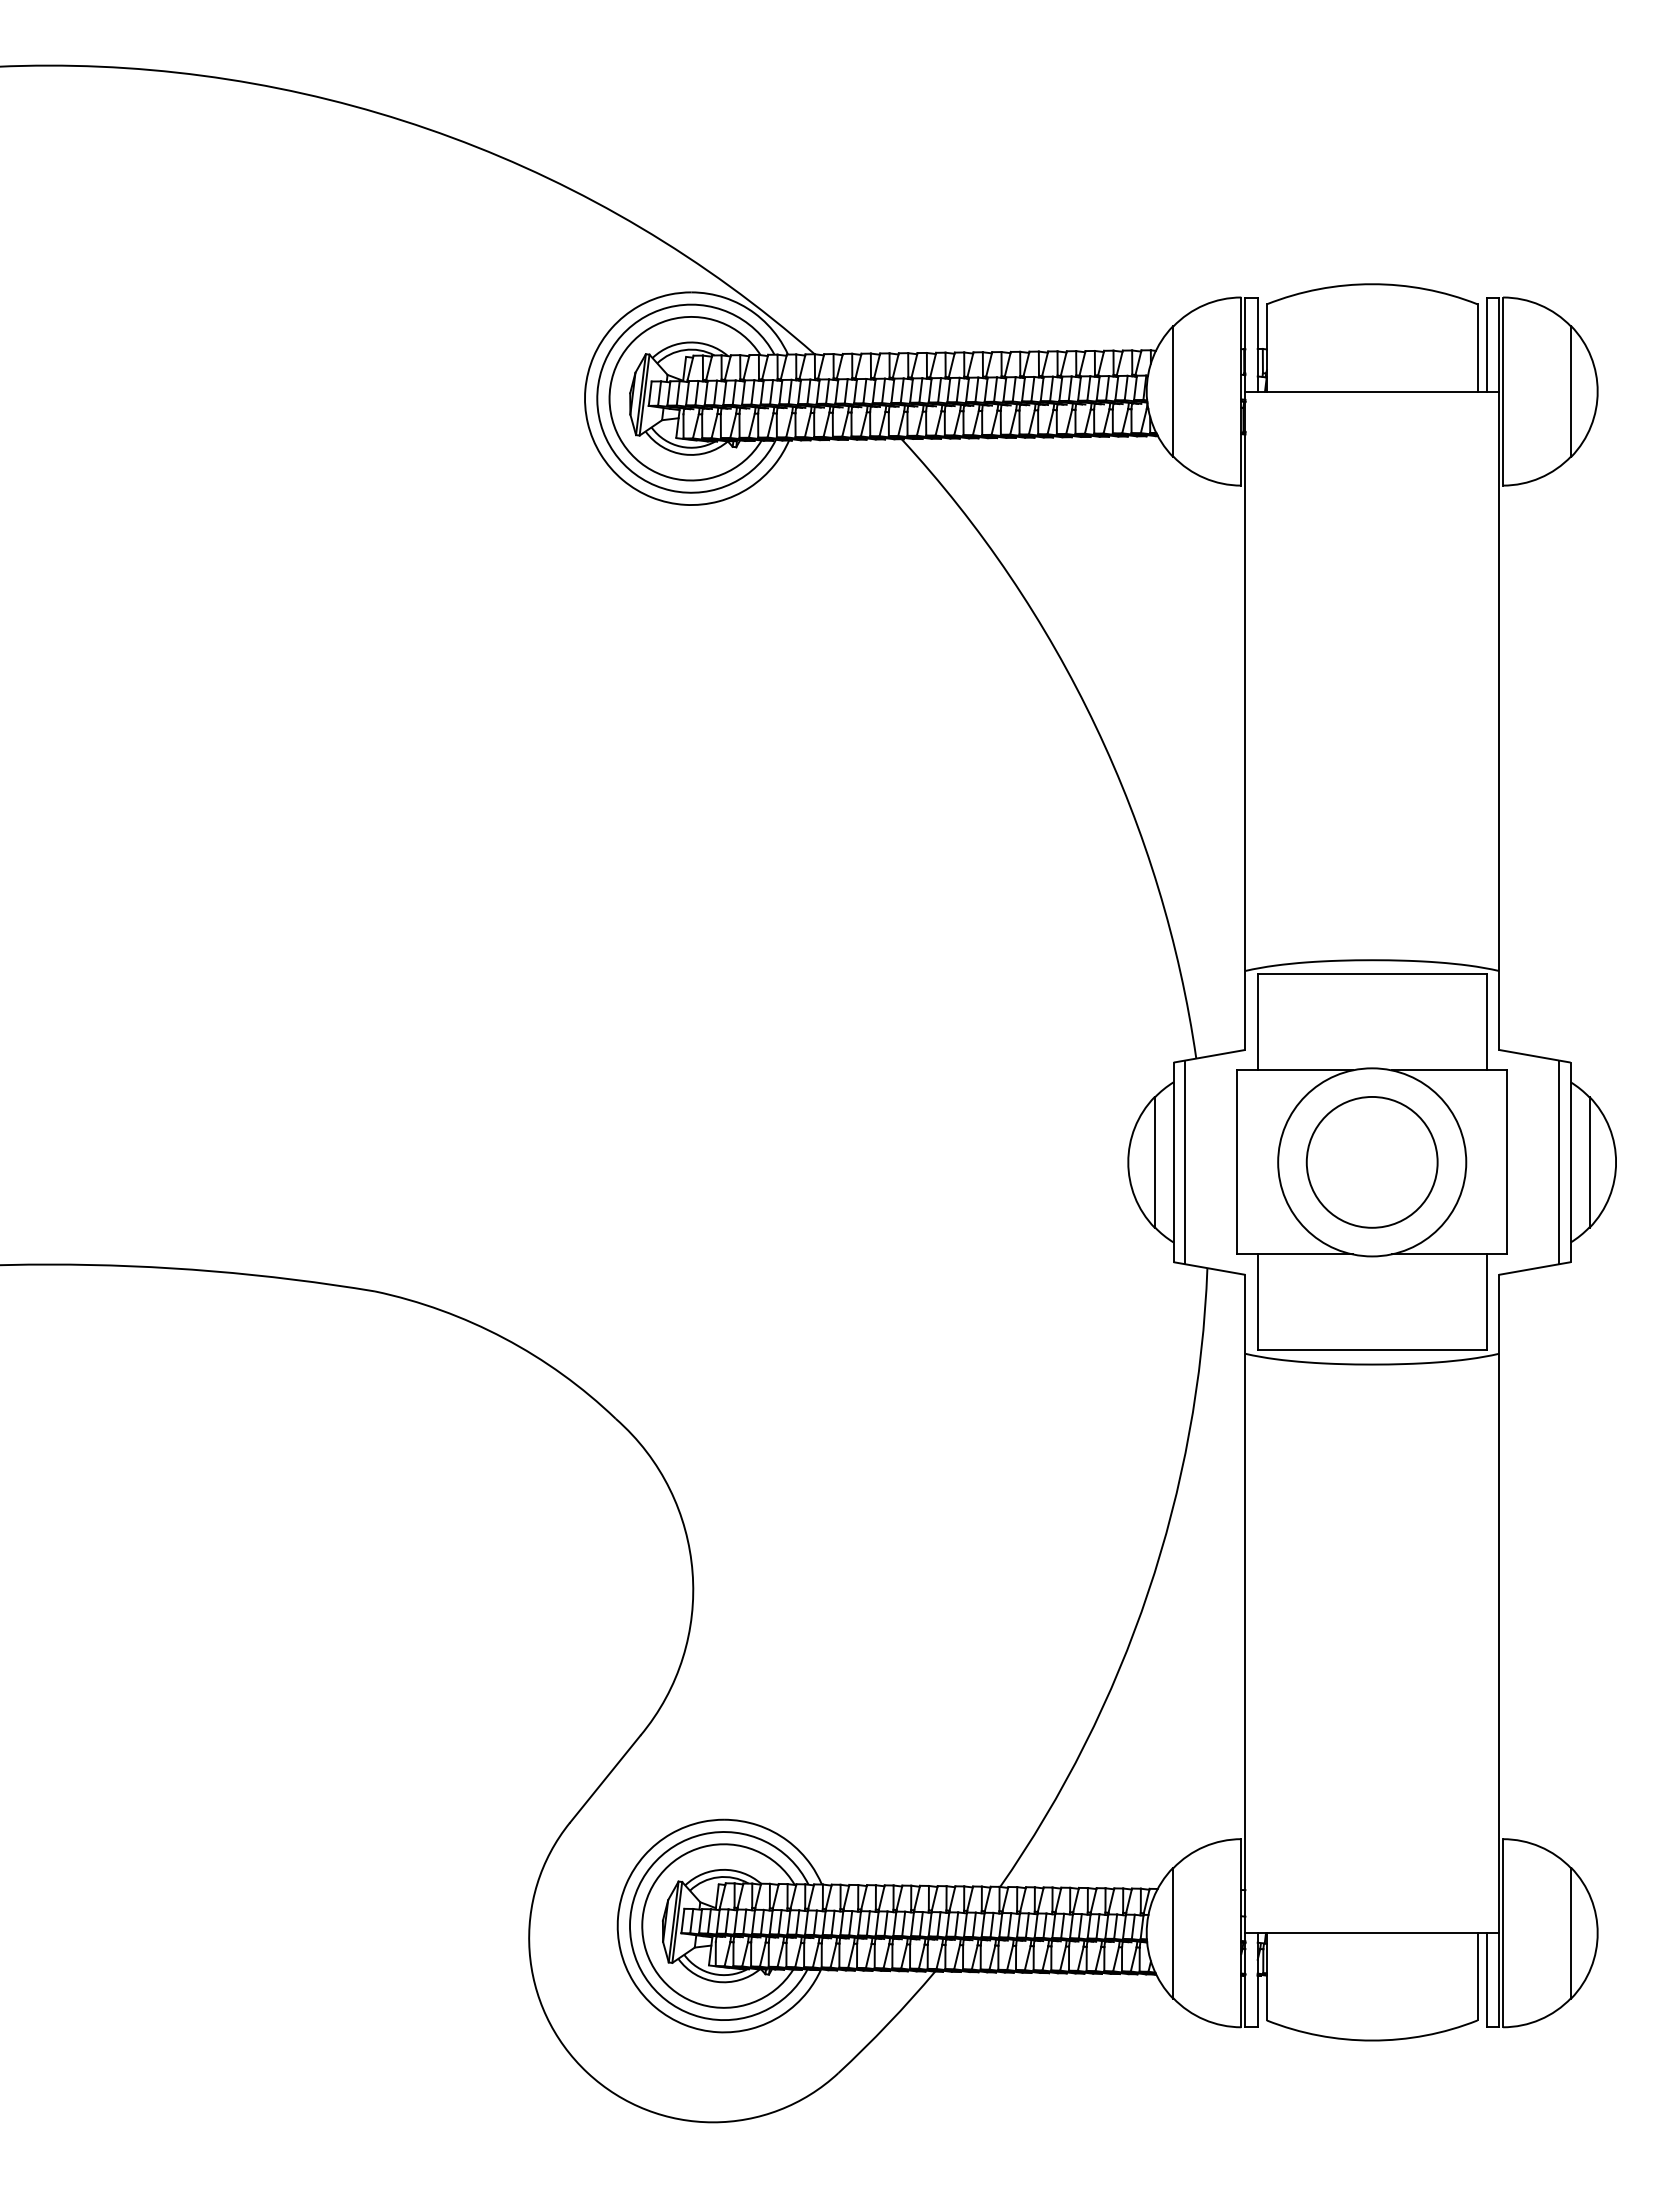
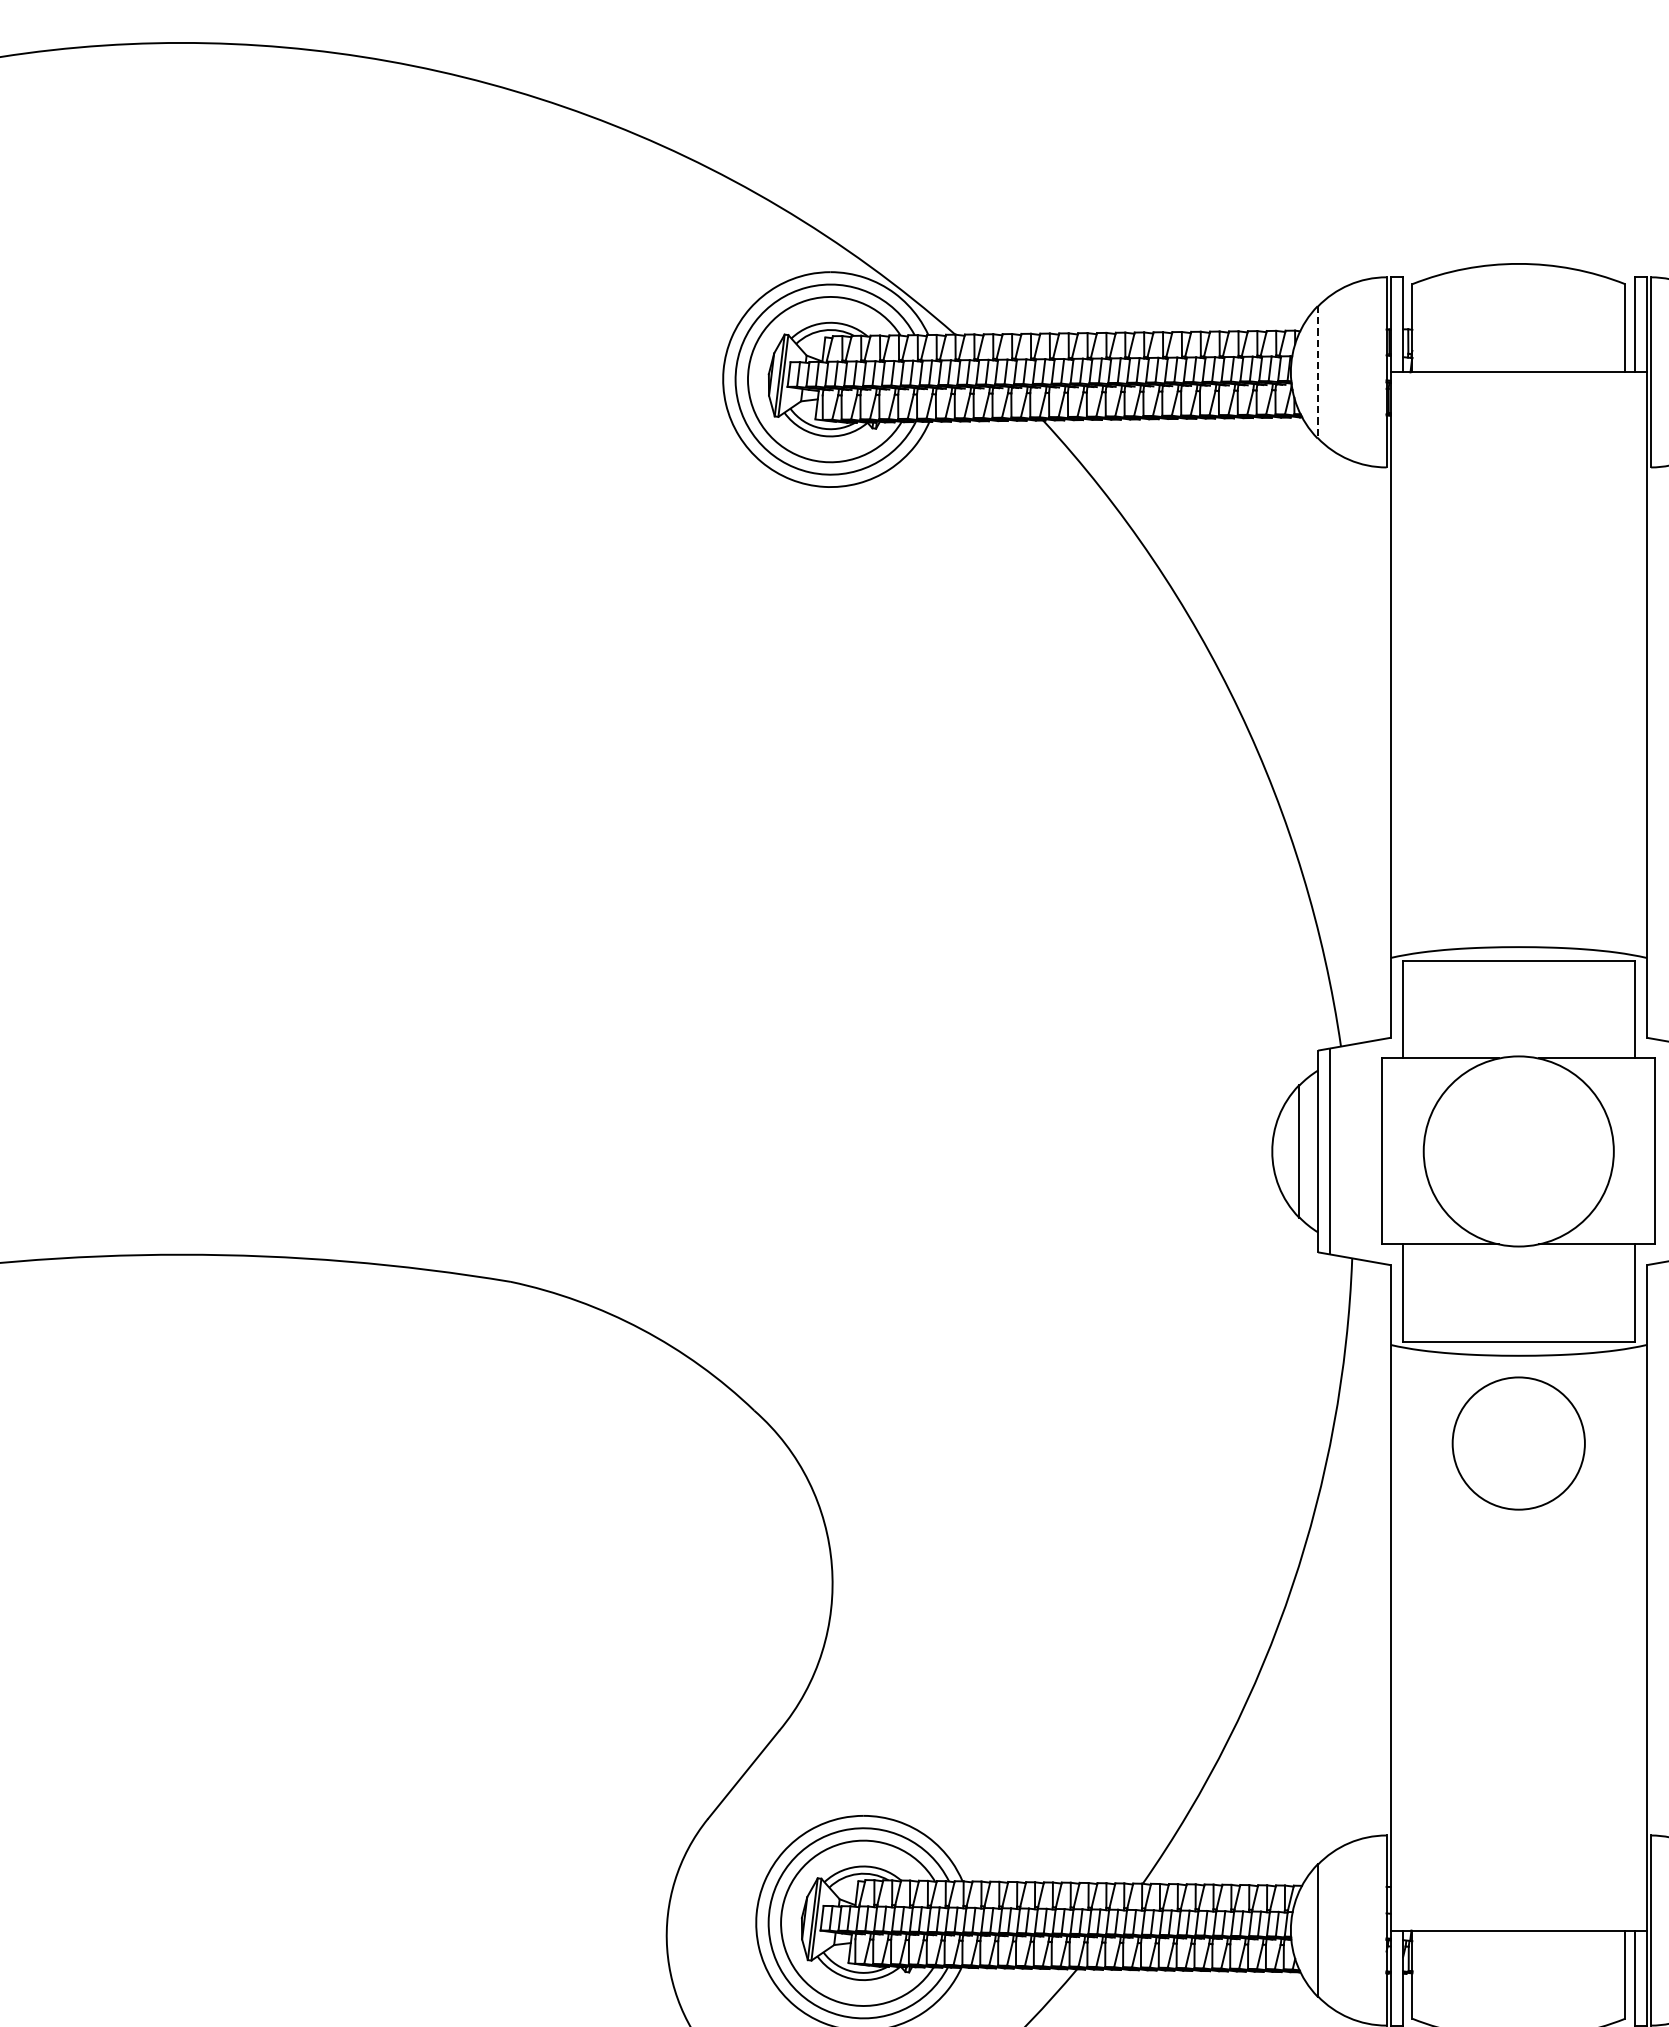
line: (1173, 392) -> (1317, 373), solid -> dashed
circle: (1371, 1162) -> (1518, 1443), moved

